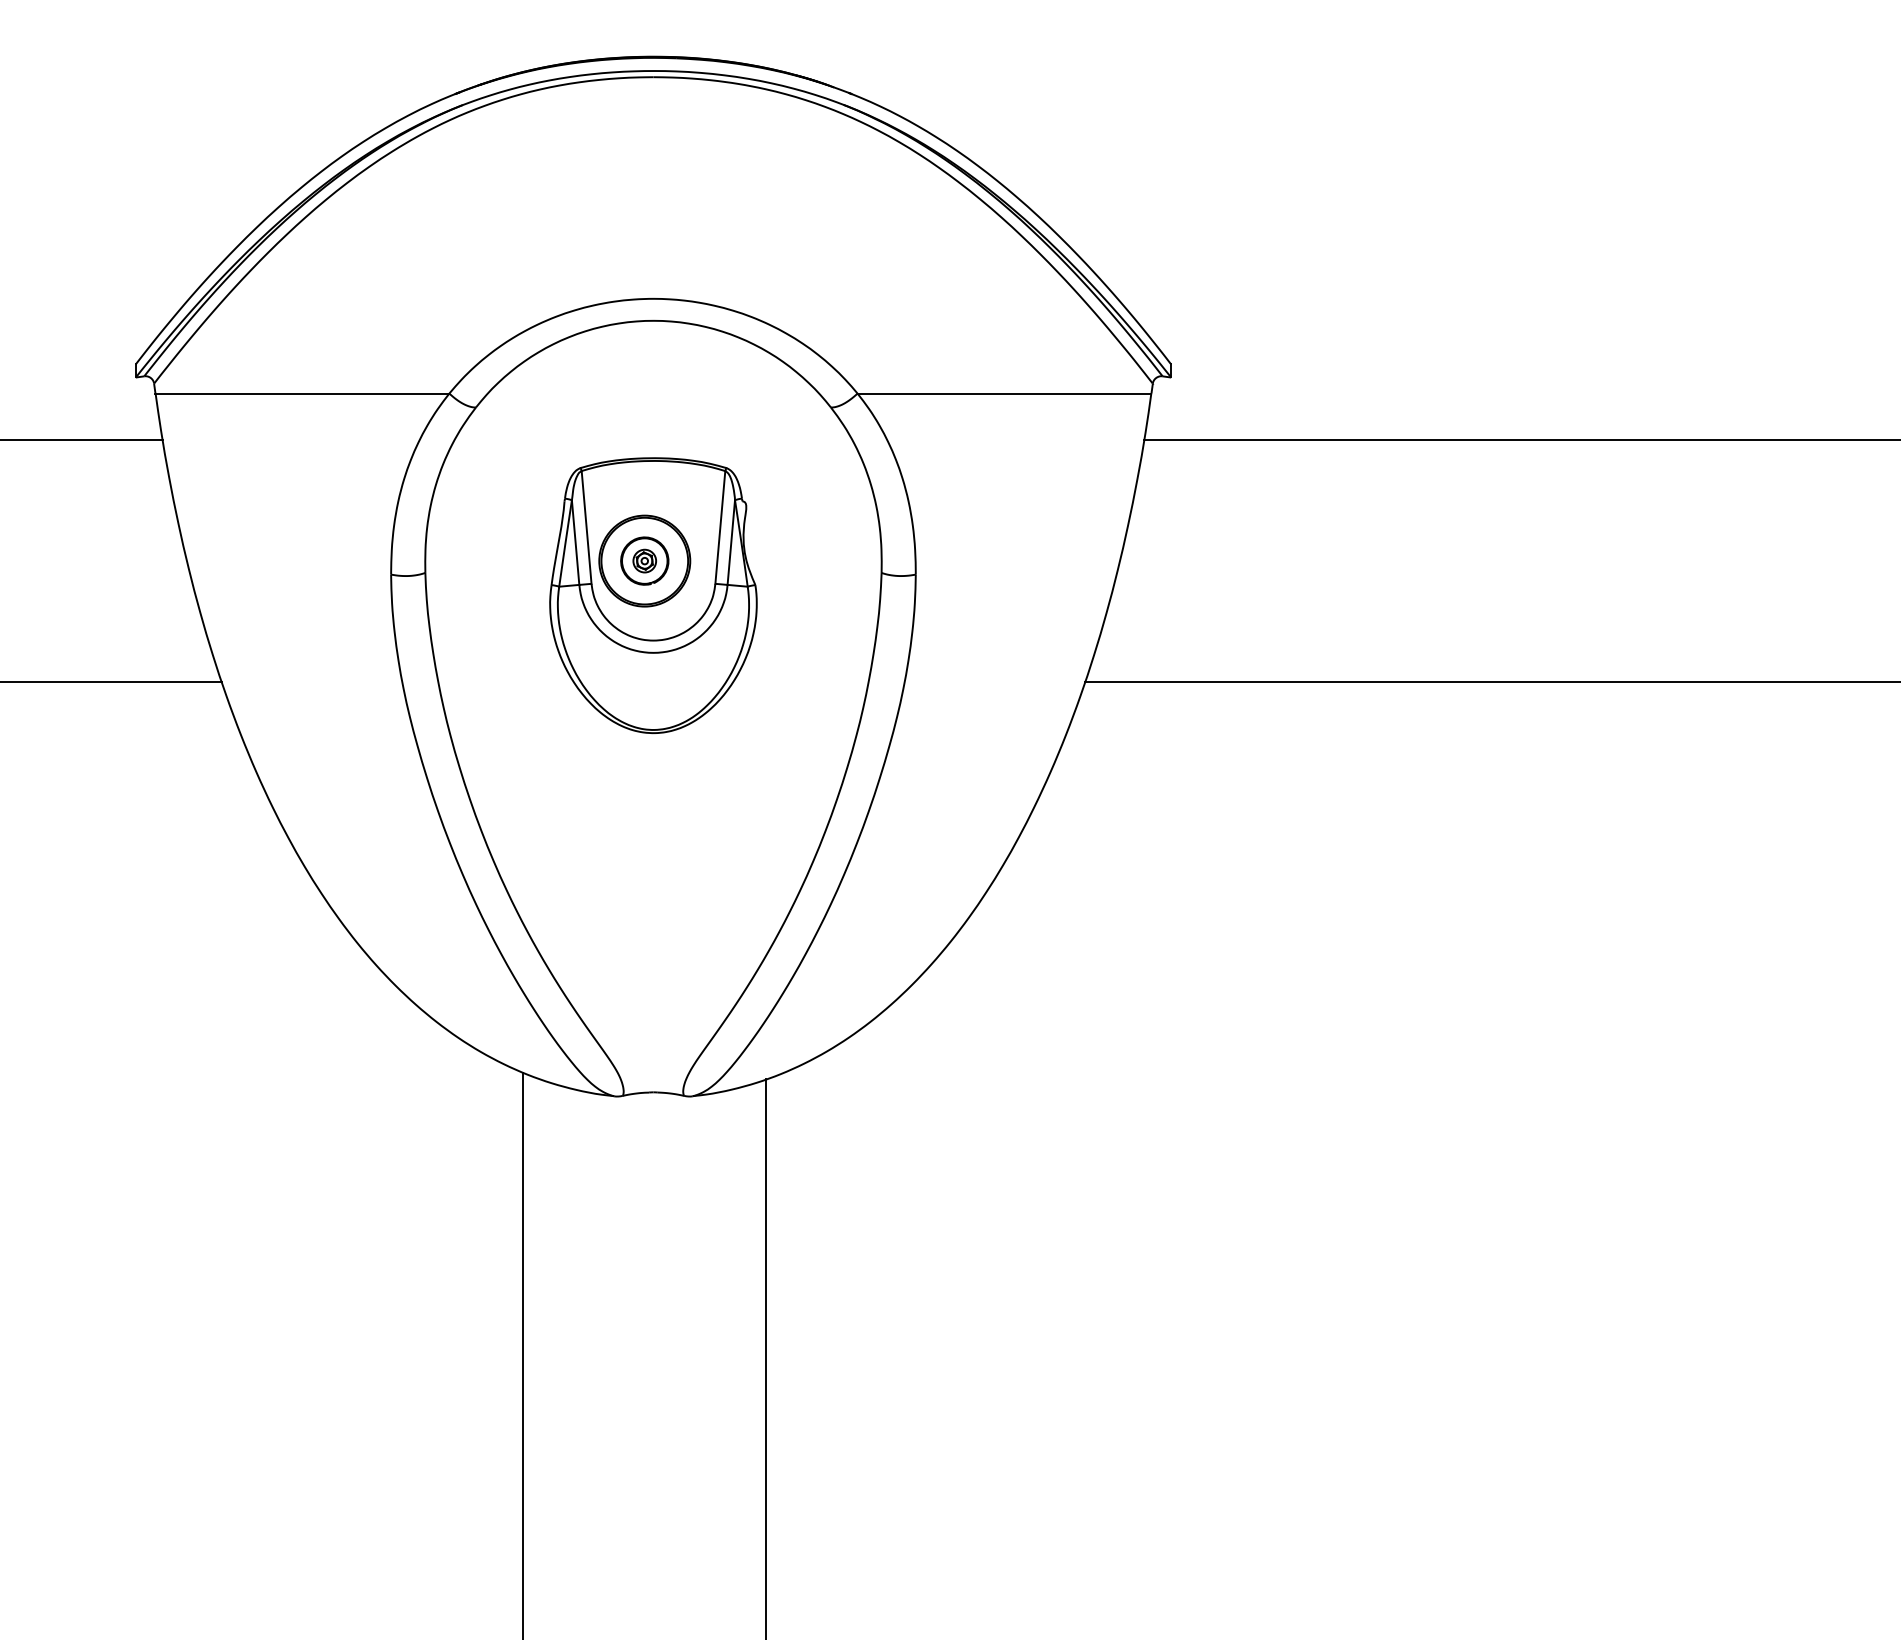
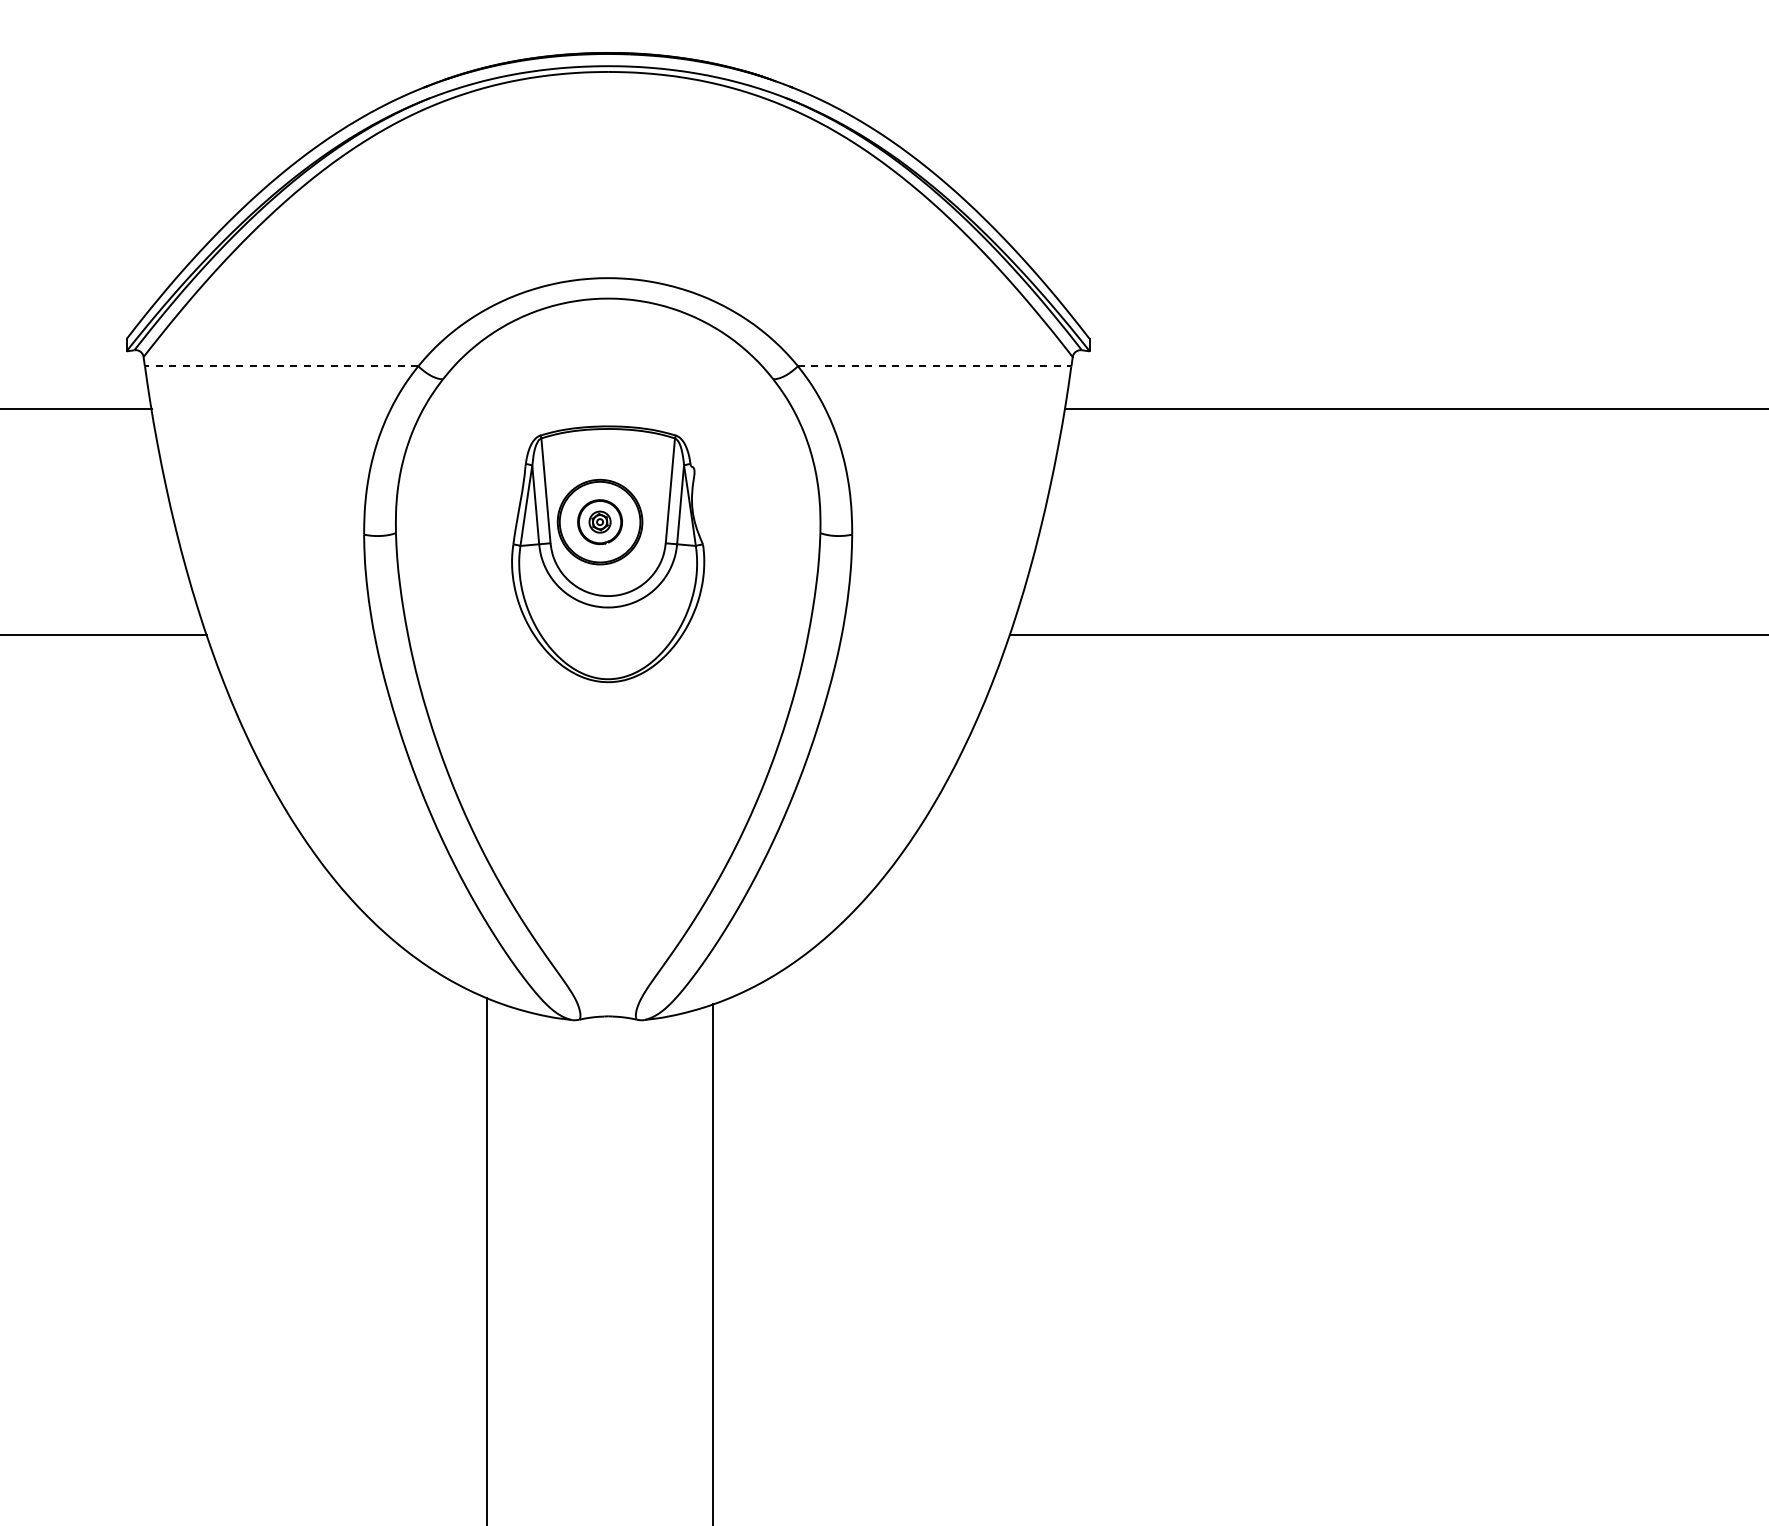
line: (302, 393) -> (281, 366), solid -> dashed
line: (1004, 393) -> (934, 366), solid -> dashed

